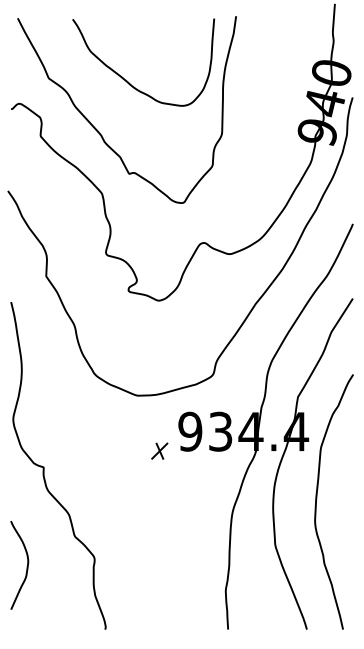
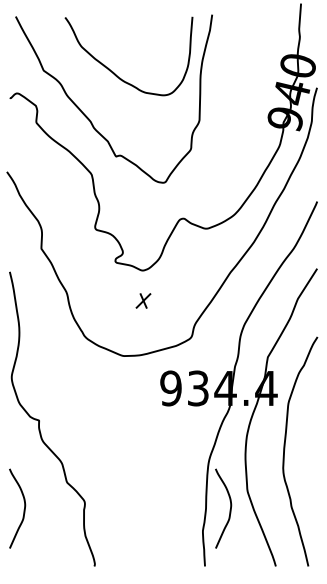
part: (159, 450) -> (143, 300), moved
curve: (255, 566) -> (229, 509), added

